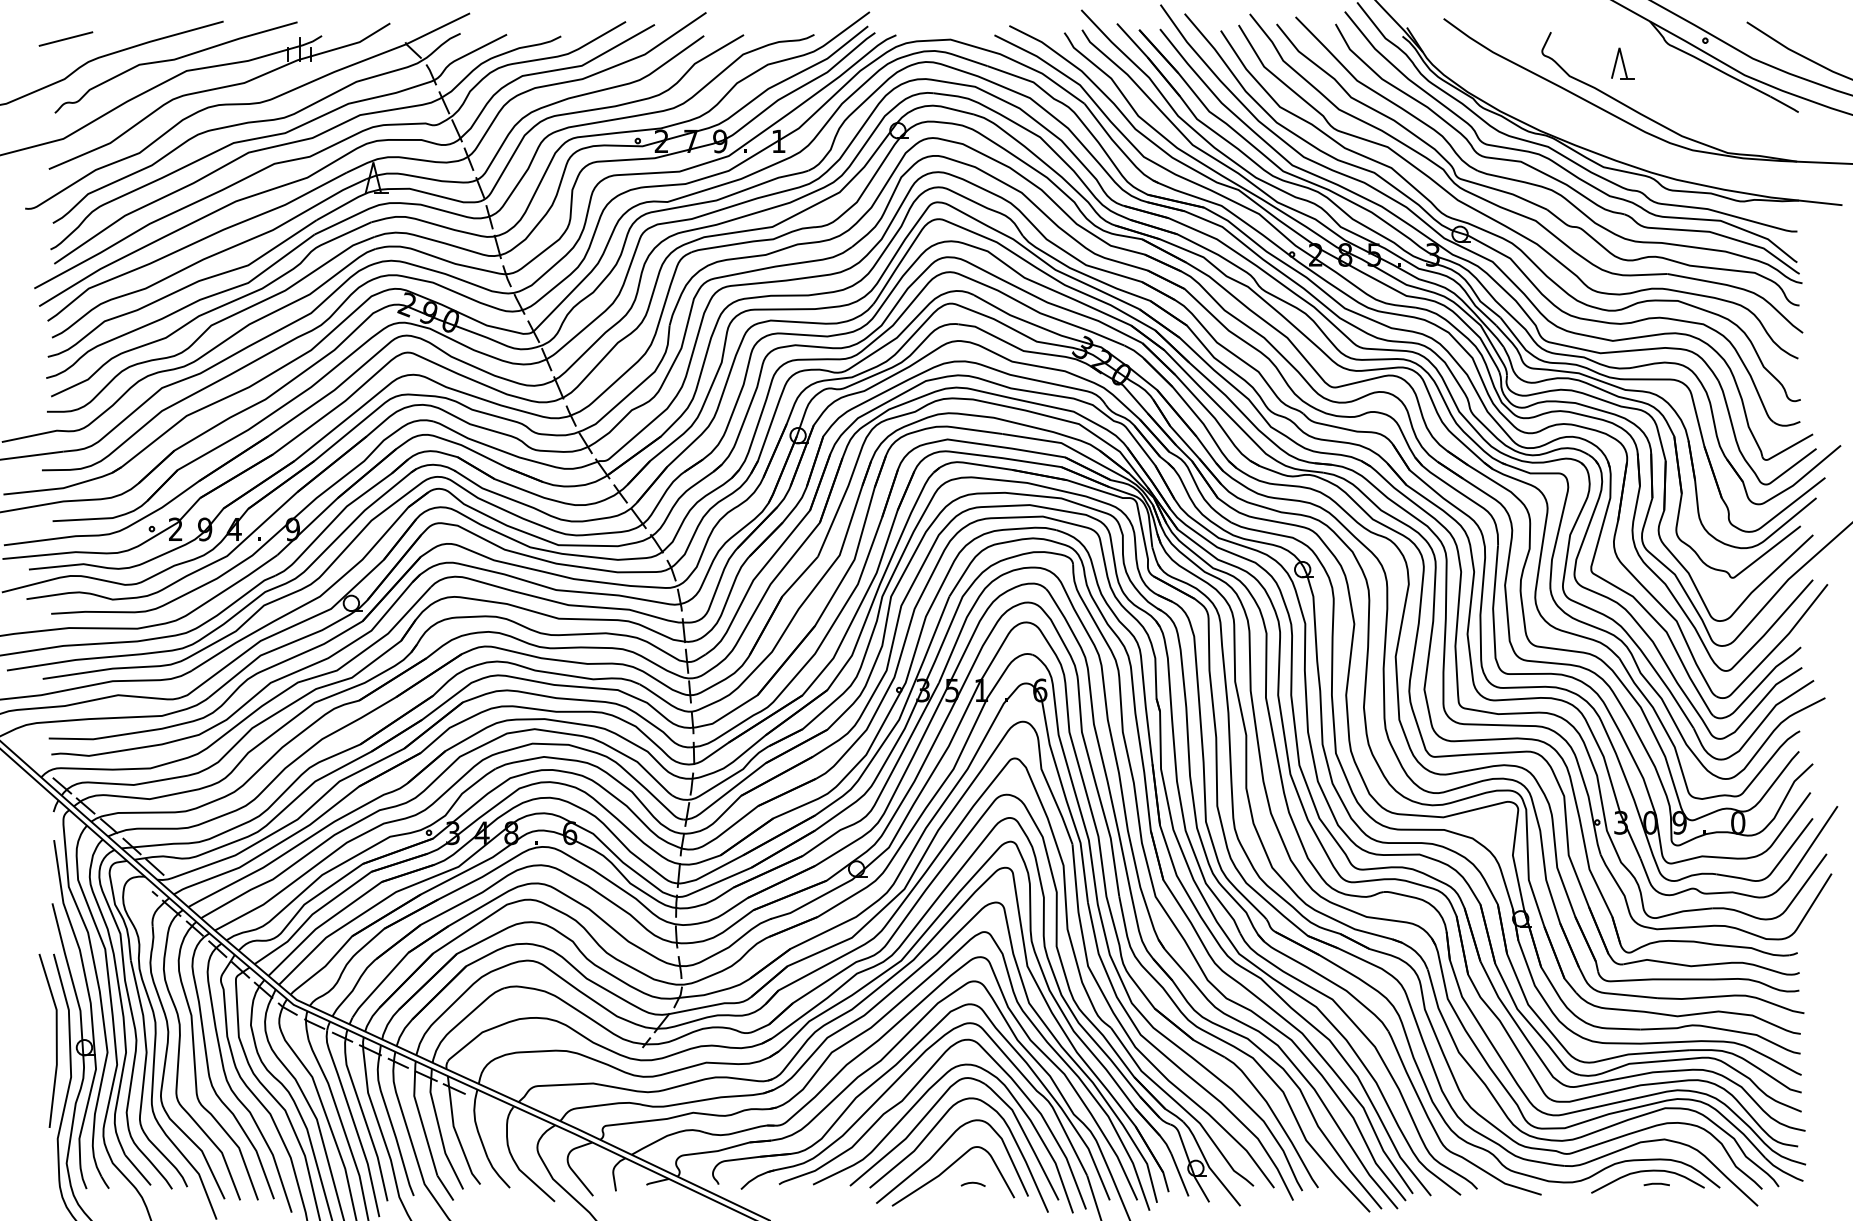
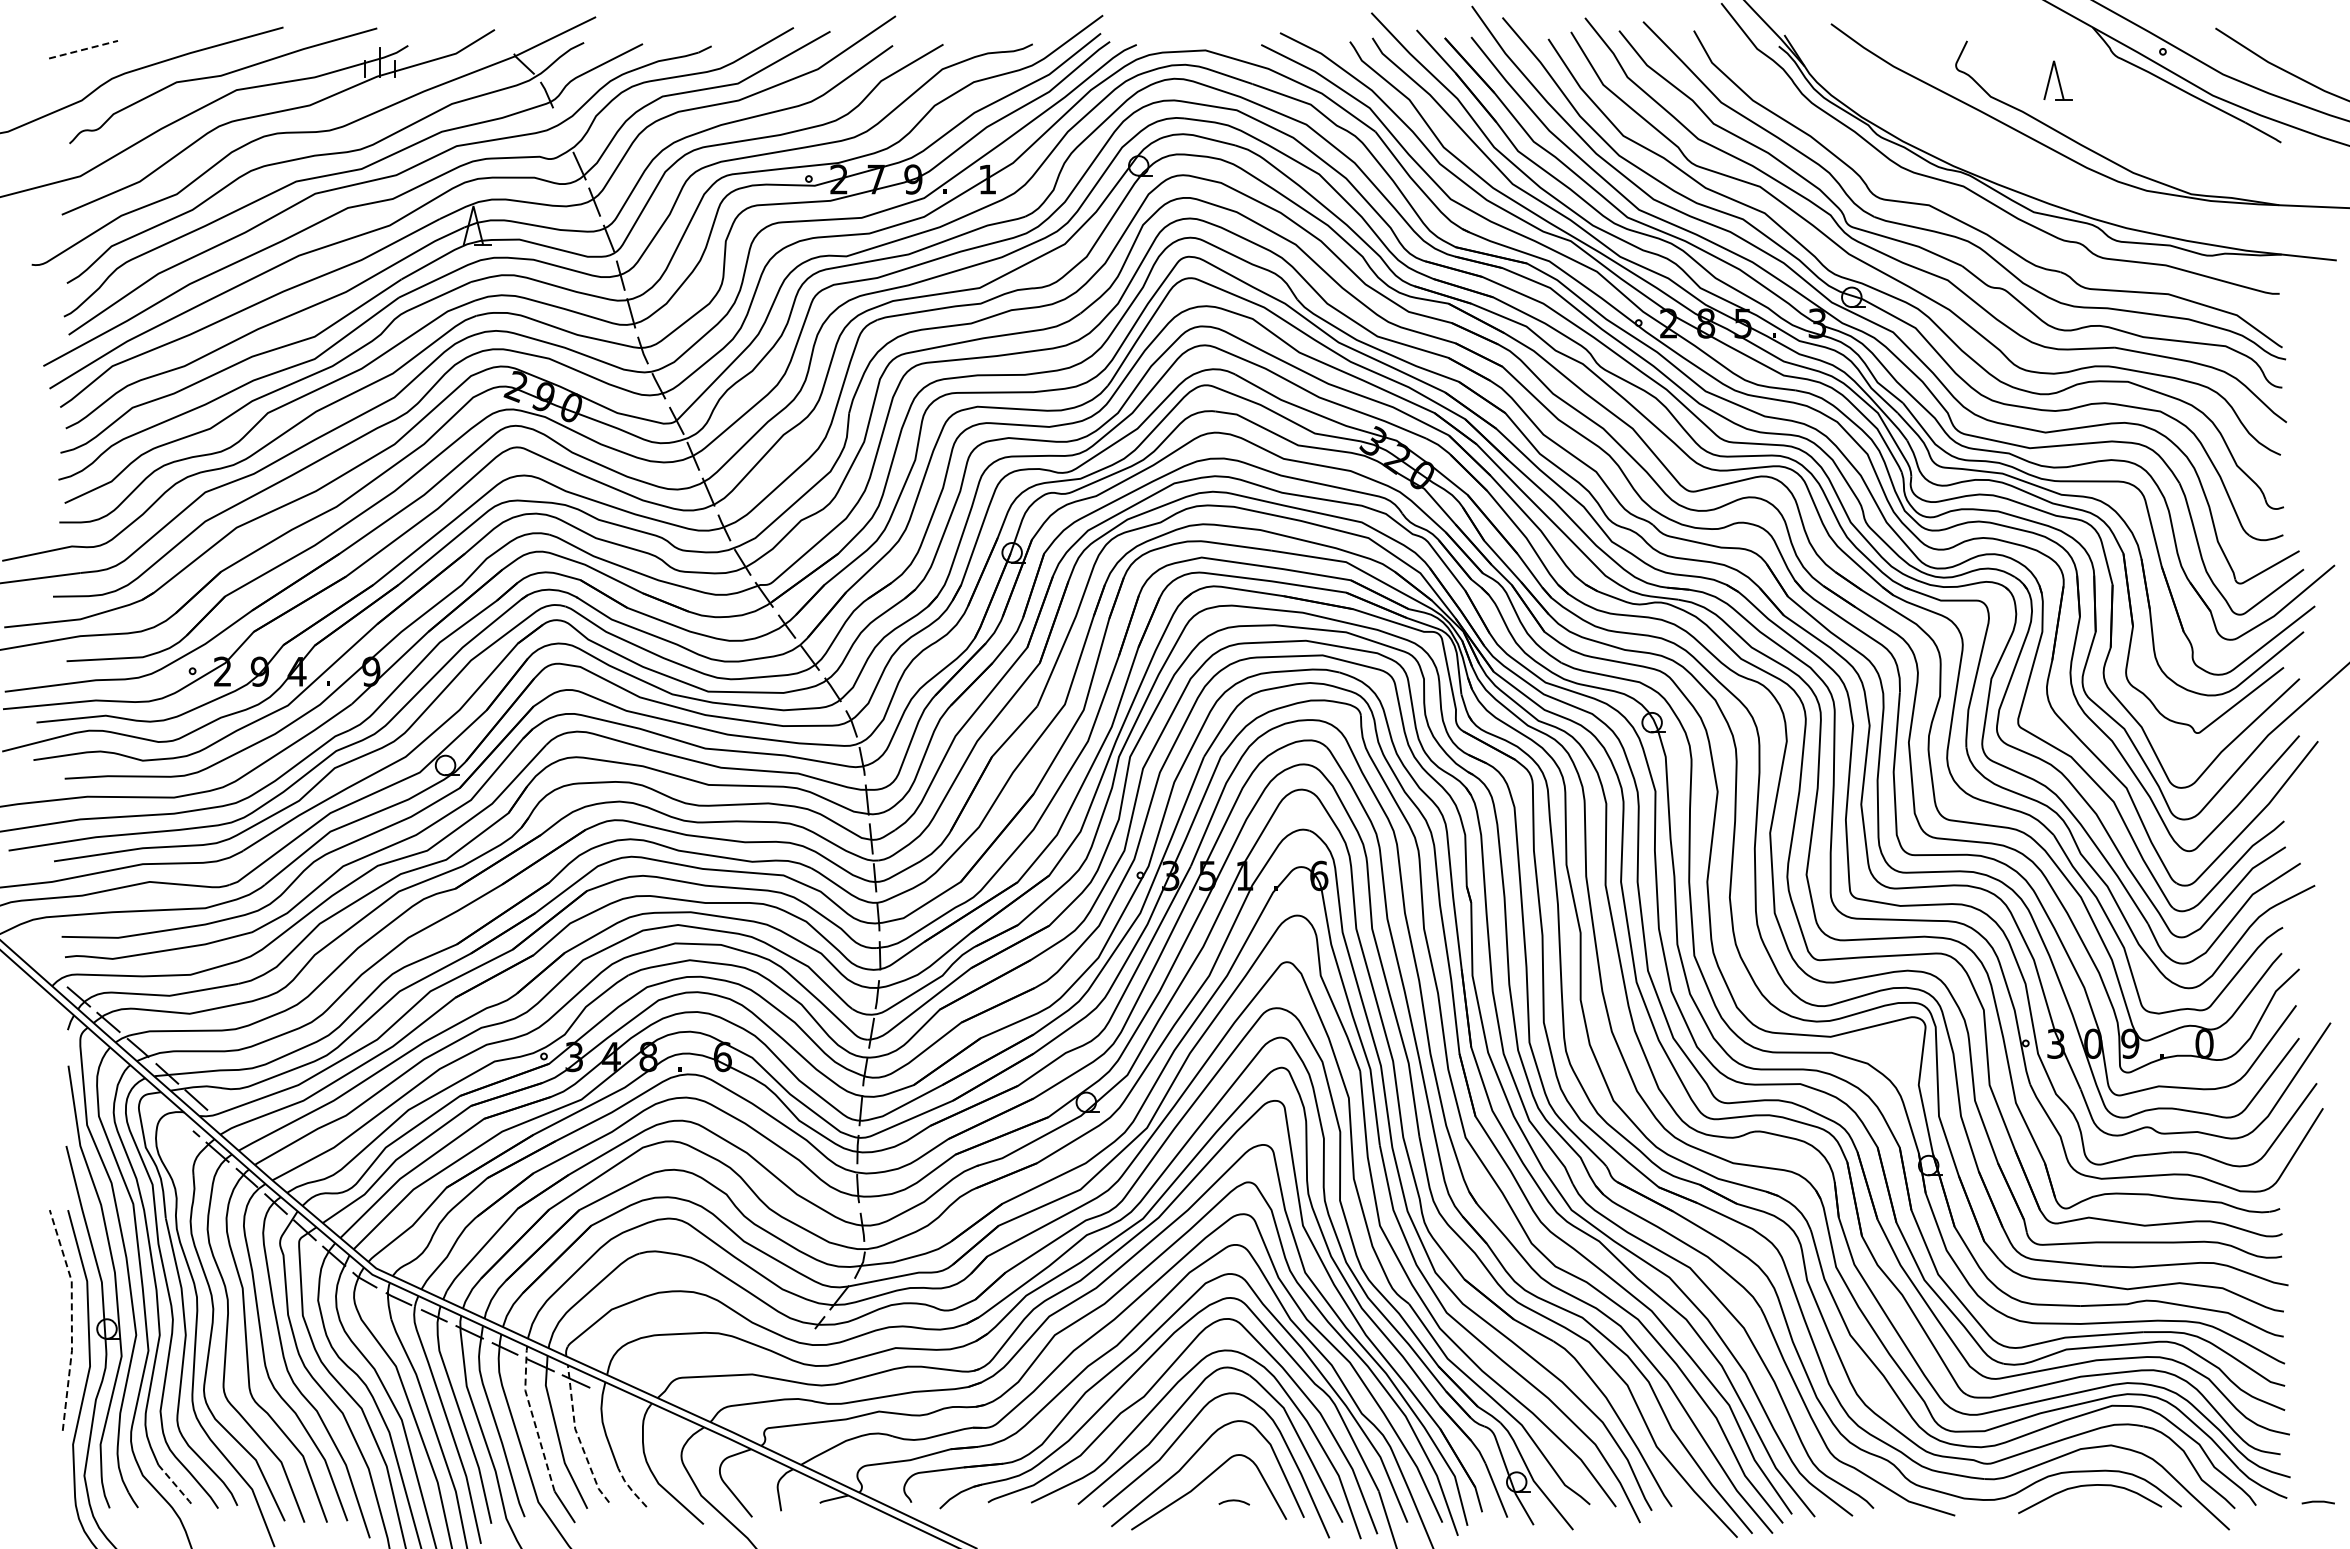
line: (65, 38) -> (83, 49), solid -> dashed
line: (444, 102) -> (563, 130), removed
curve: (1555, 161) -> (1972, 205), removed
line: (56, 1039) -> (71, 1318), solid -> dashed
line: (420, 1117) -> (533, 1417), solid -> dashed
line: (456, 1133) -> (578, 1437), solid -> dashed
line: (138, 1170) -> (175, 1484), solid -> dashed
line: (497, 1173) -> (630, 1488), solid -> dashed
line: (1656, 1184) -> (2317, 1502), moved

